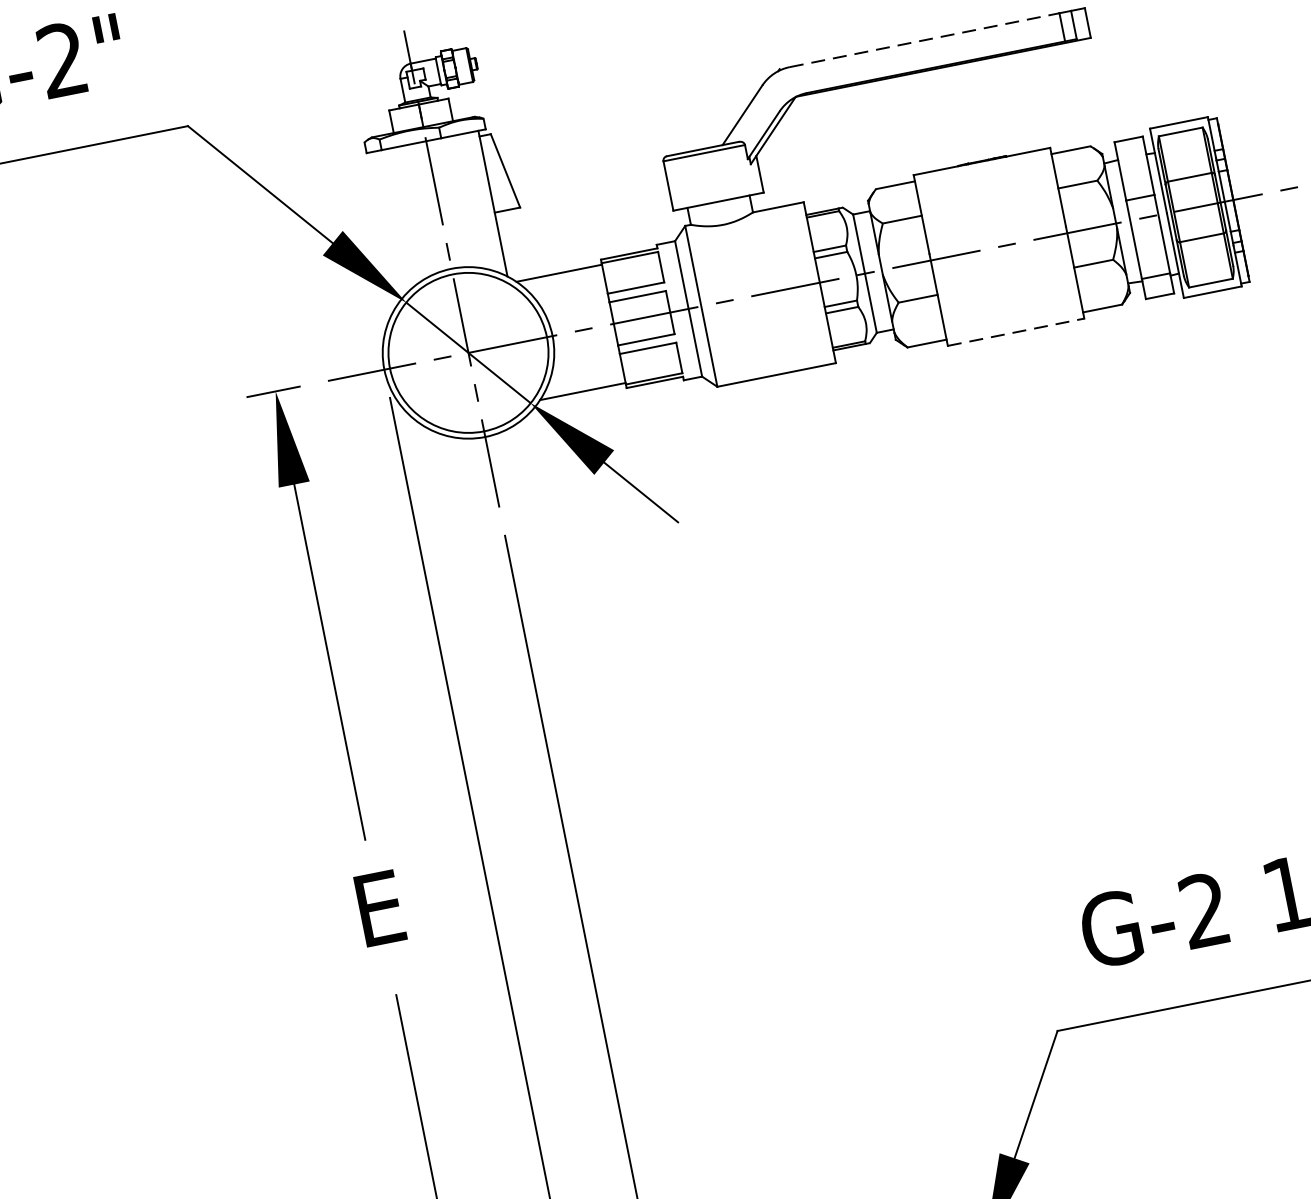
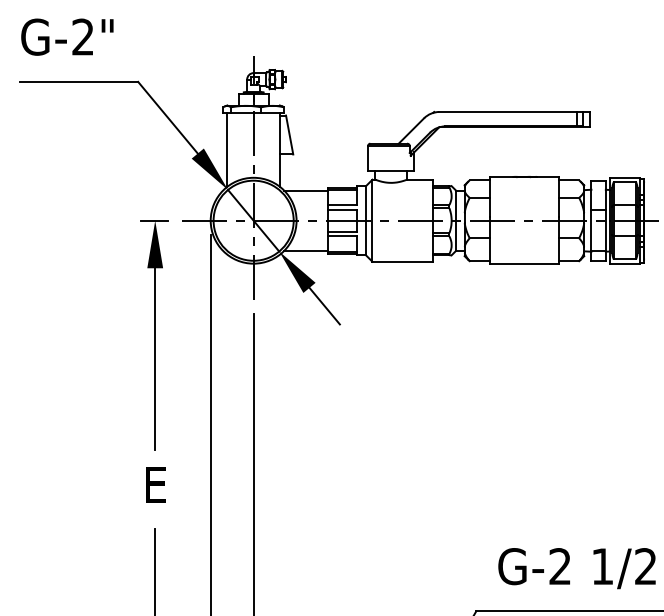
line: (925, 39) -> (508, 111), dashed -> solid
line: (389, 223) -> (227, 149), added
line: (1016, 332) -> (524, 264), dashed -> solid

